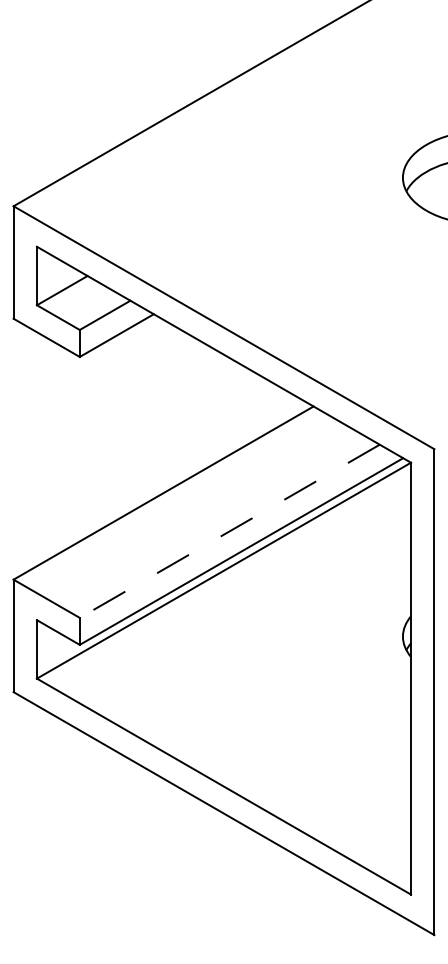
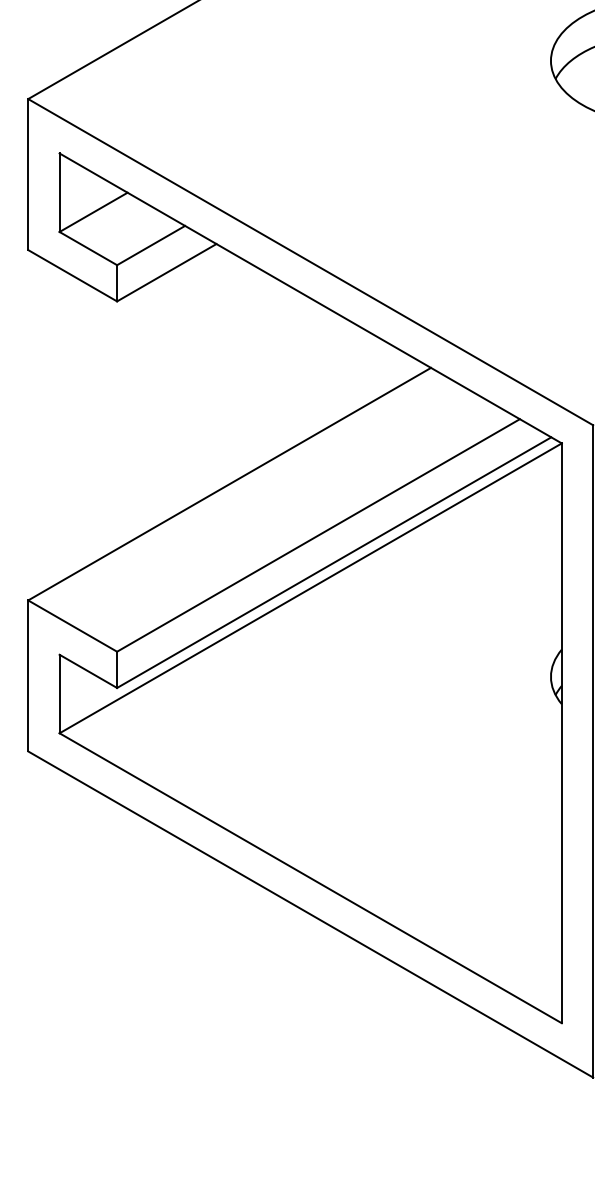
line: (229, 531) -> (318, 535), dashed -> solid

